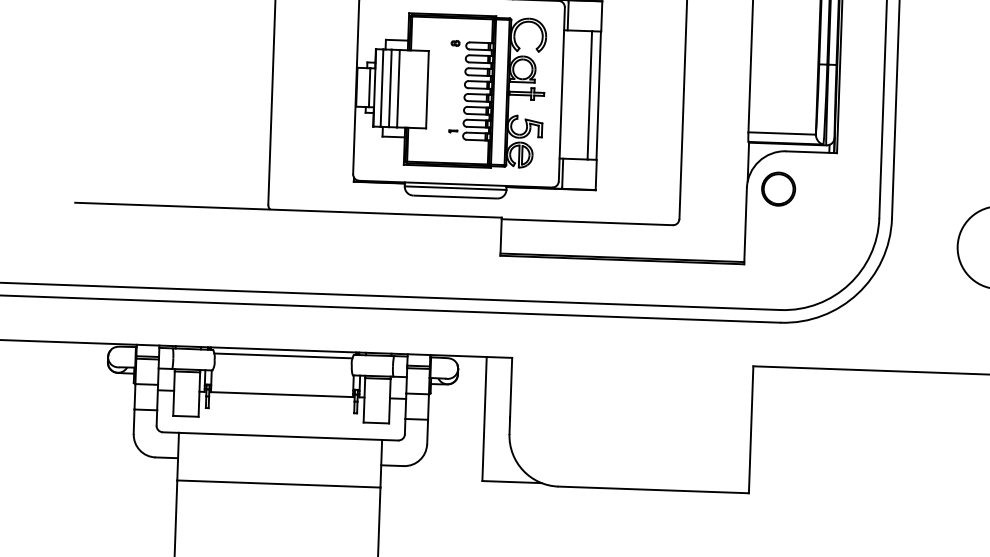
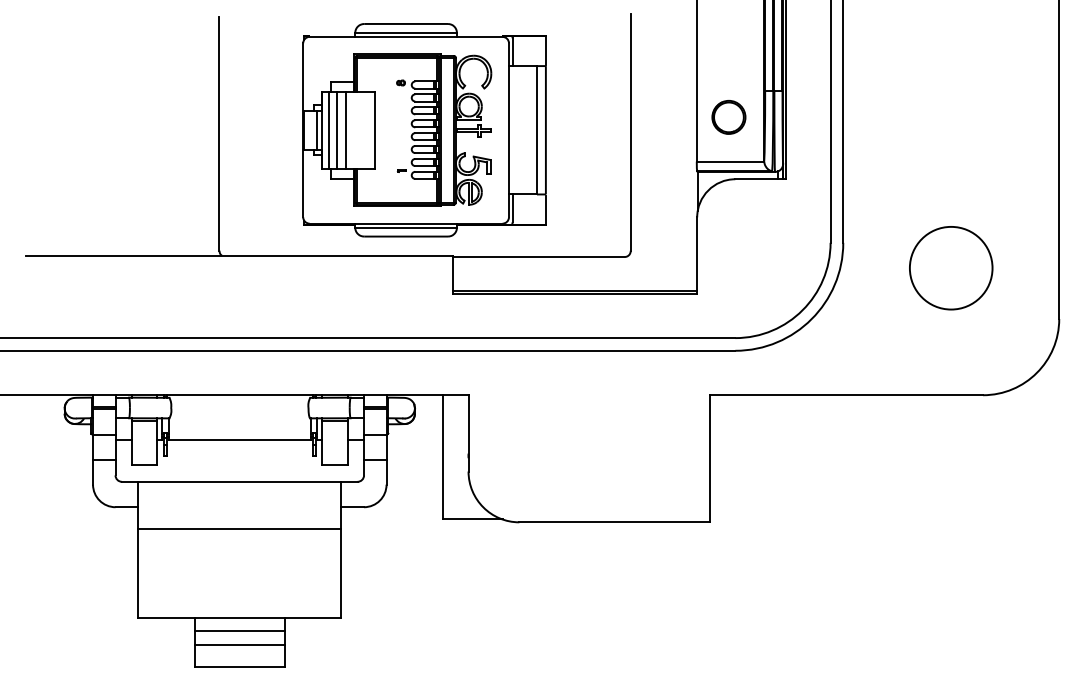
circle: (778, 189) -> (728, 117), moved
line: (283, 356) -> (239, 401), removed

